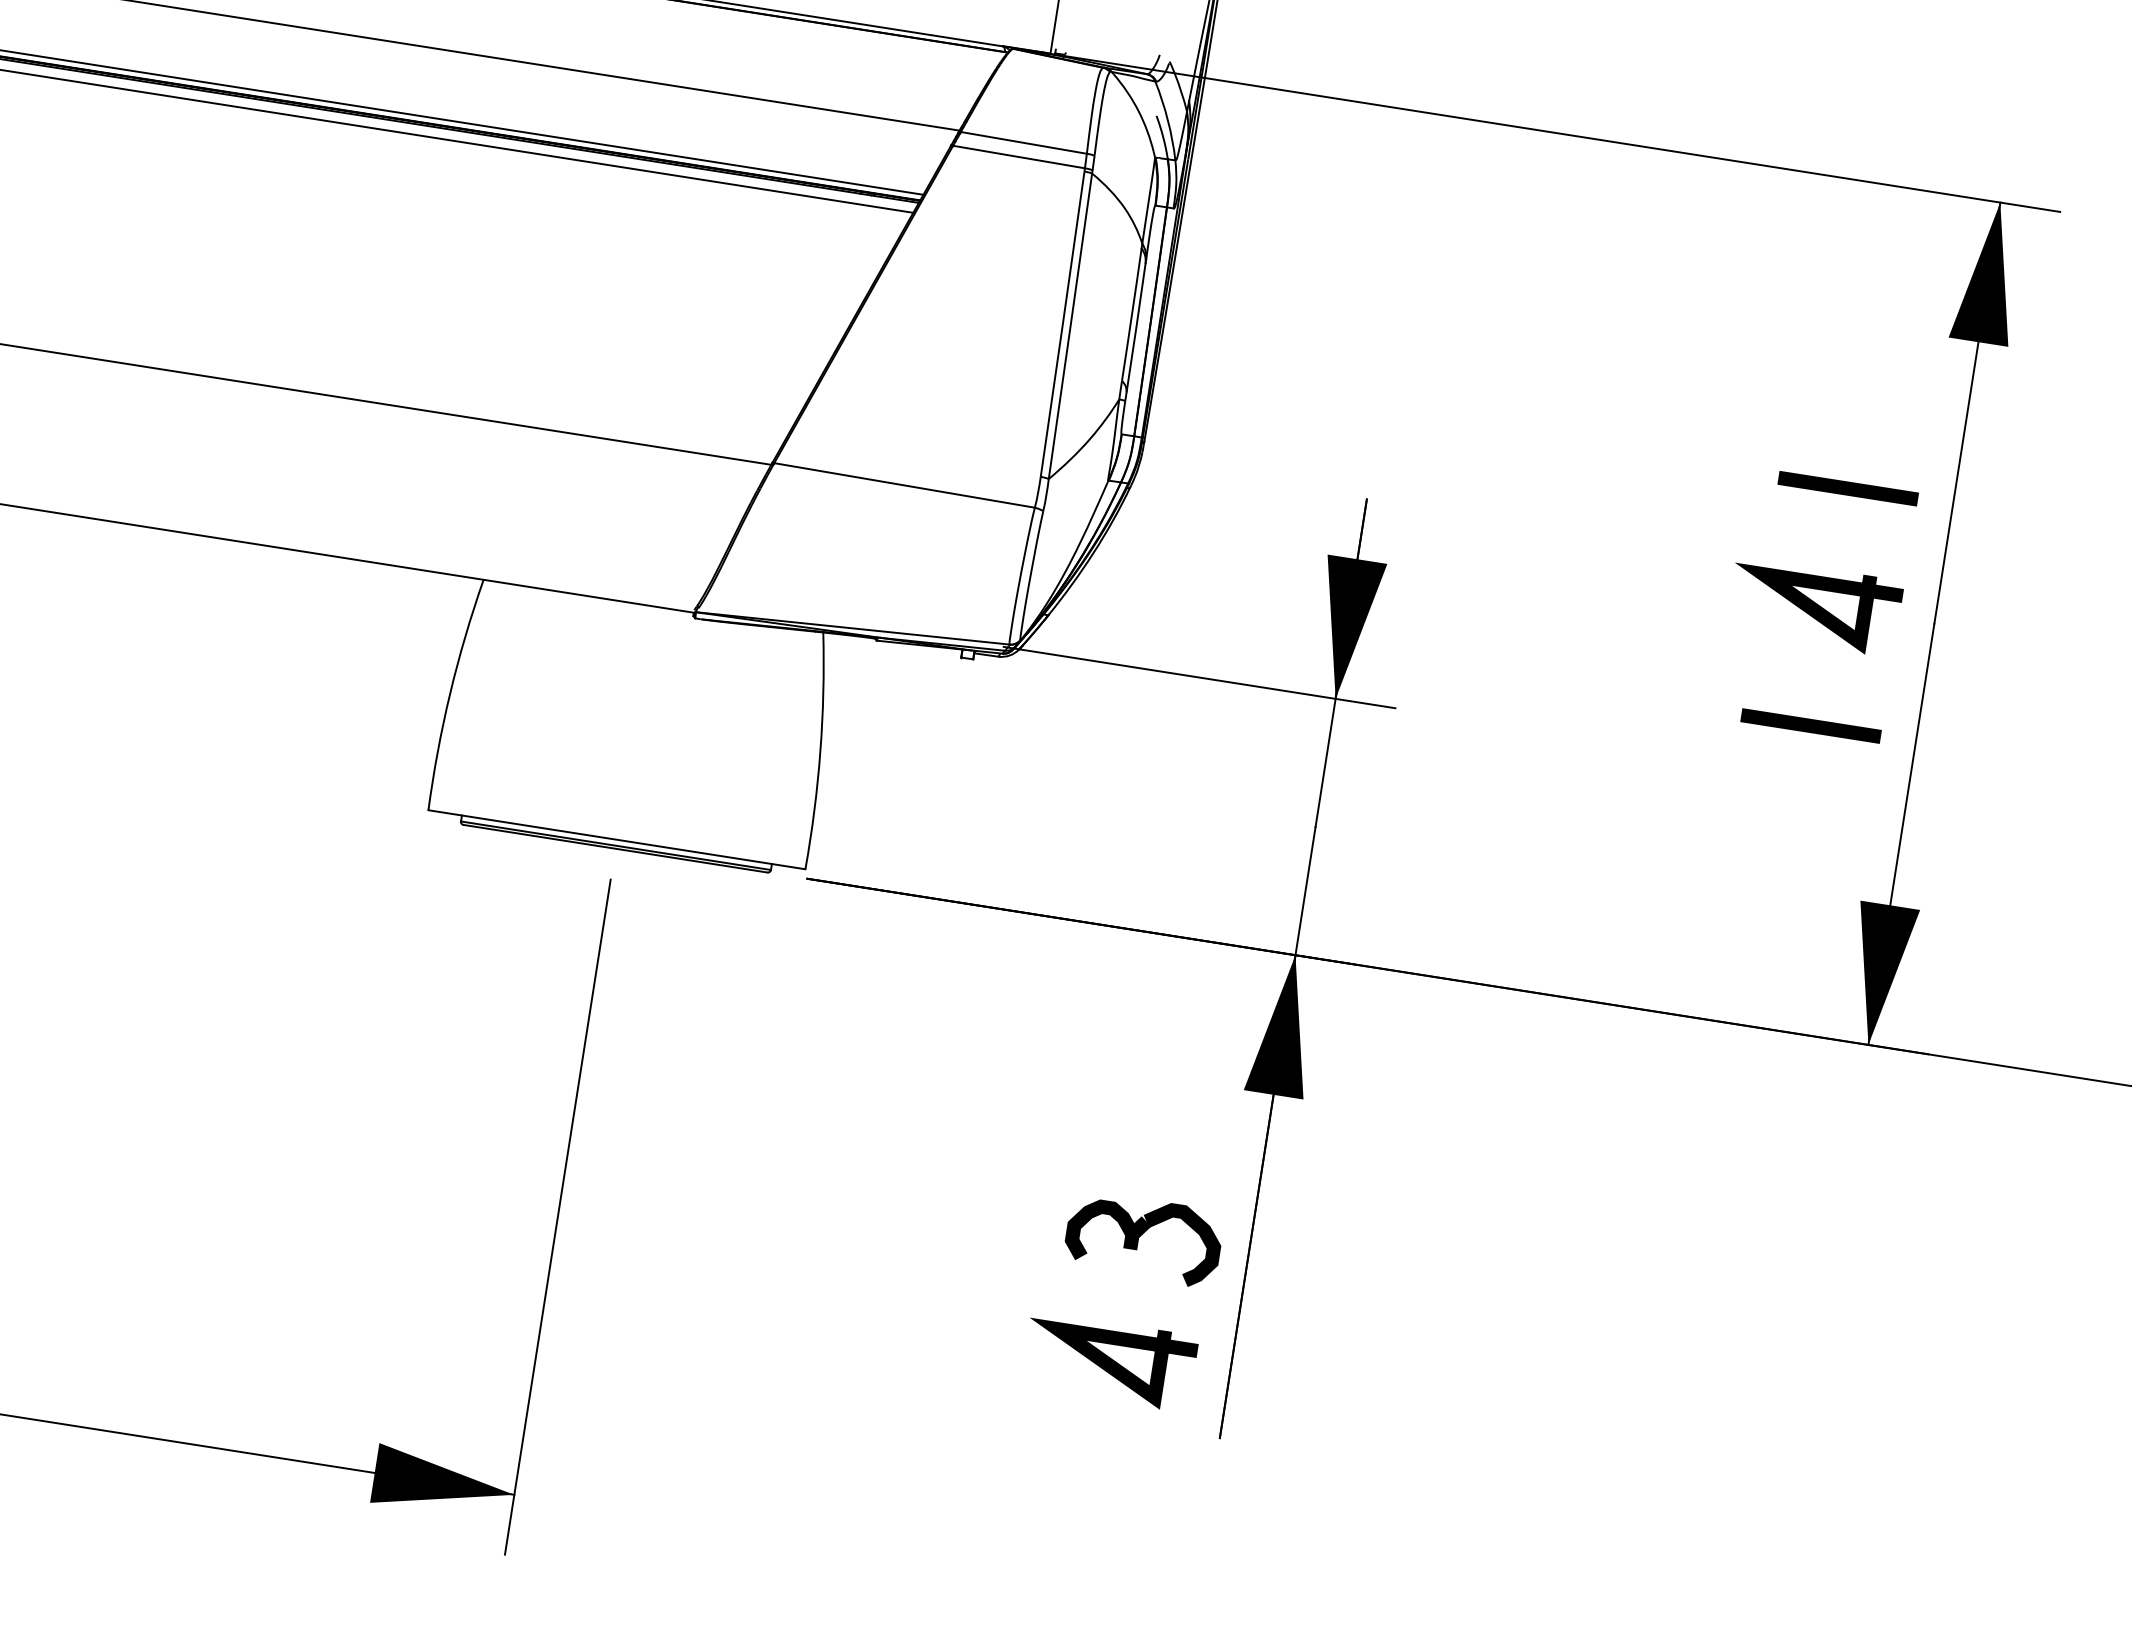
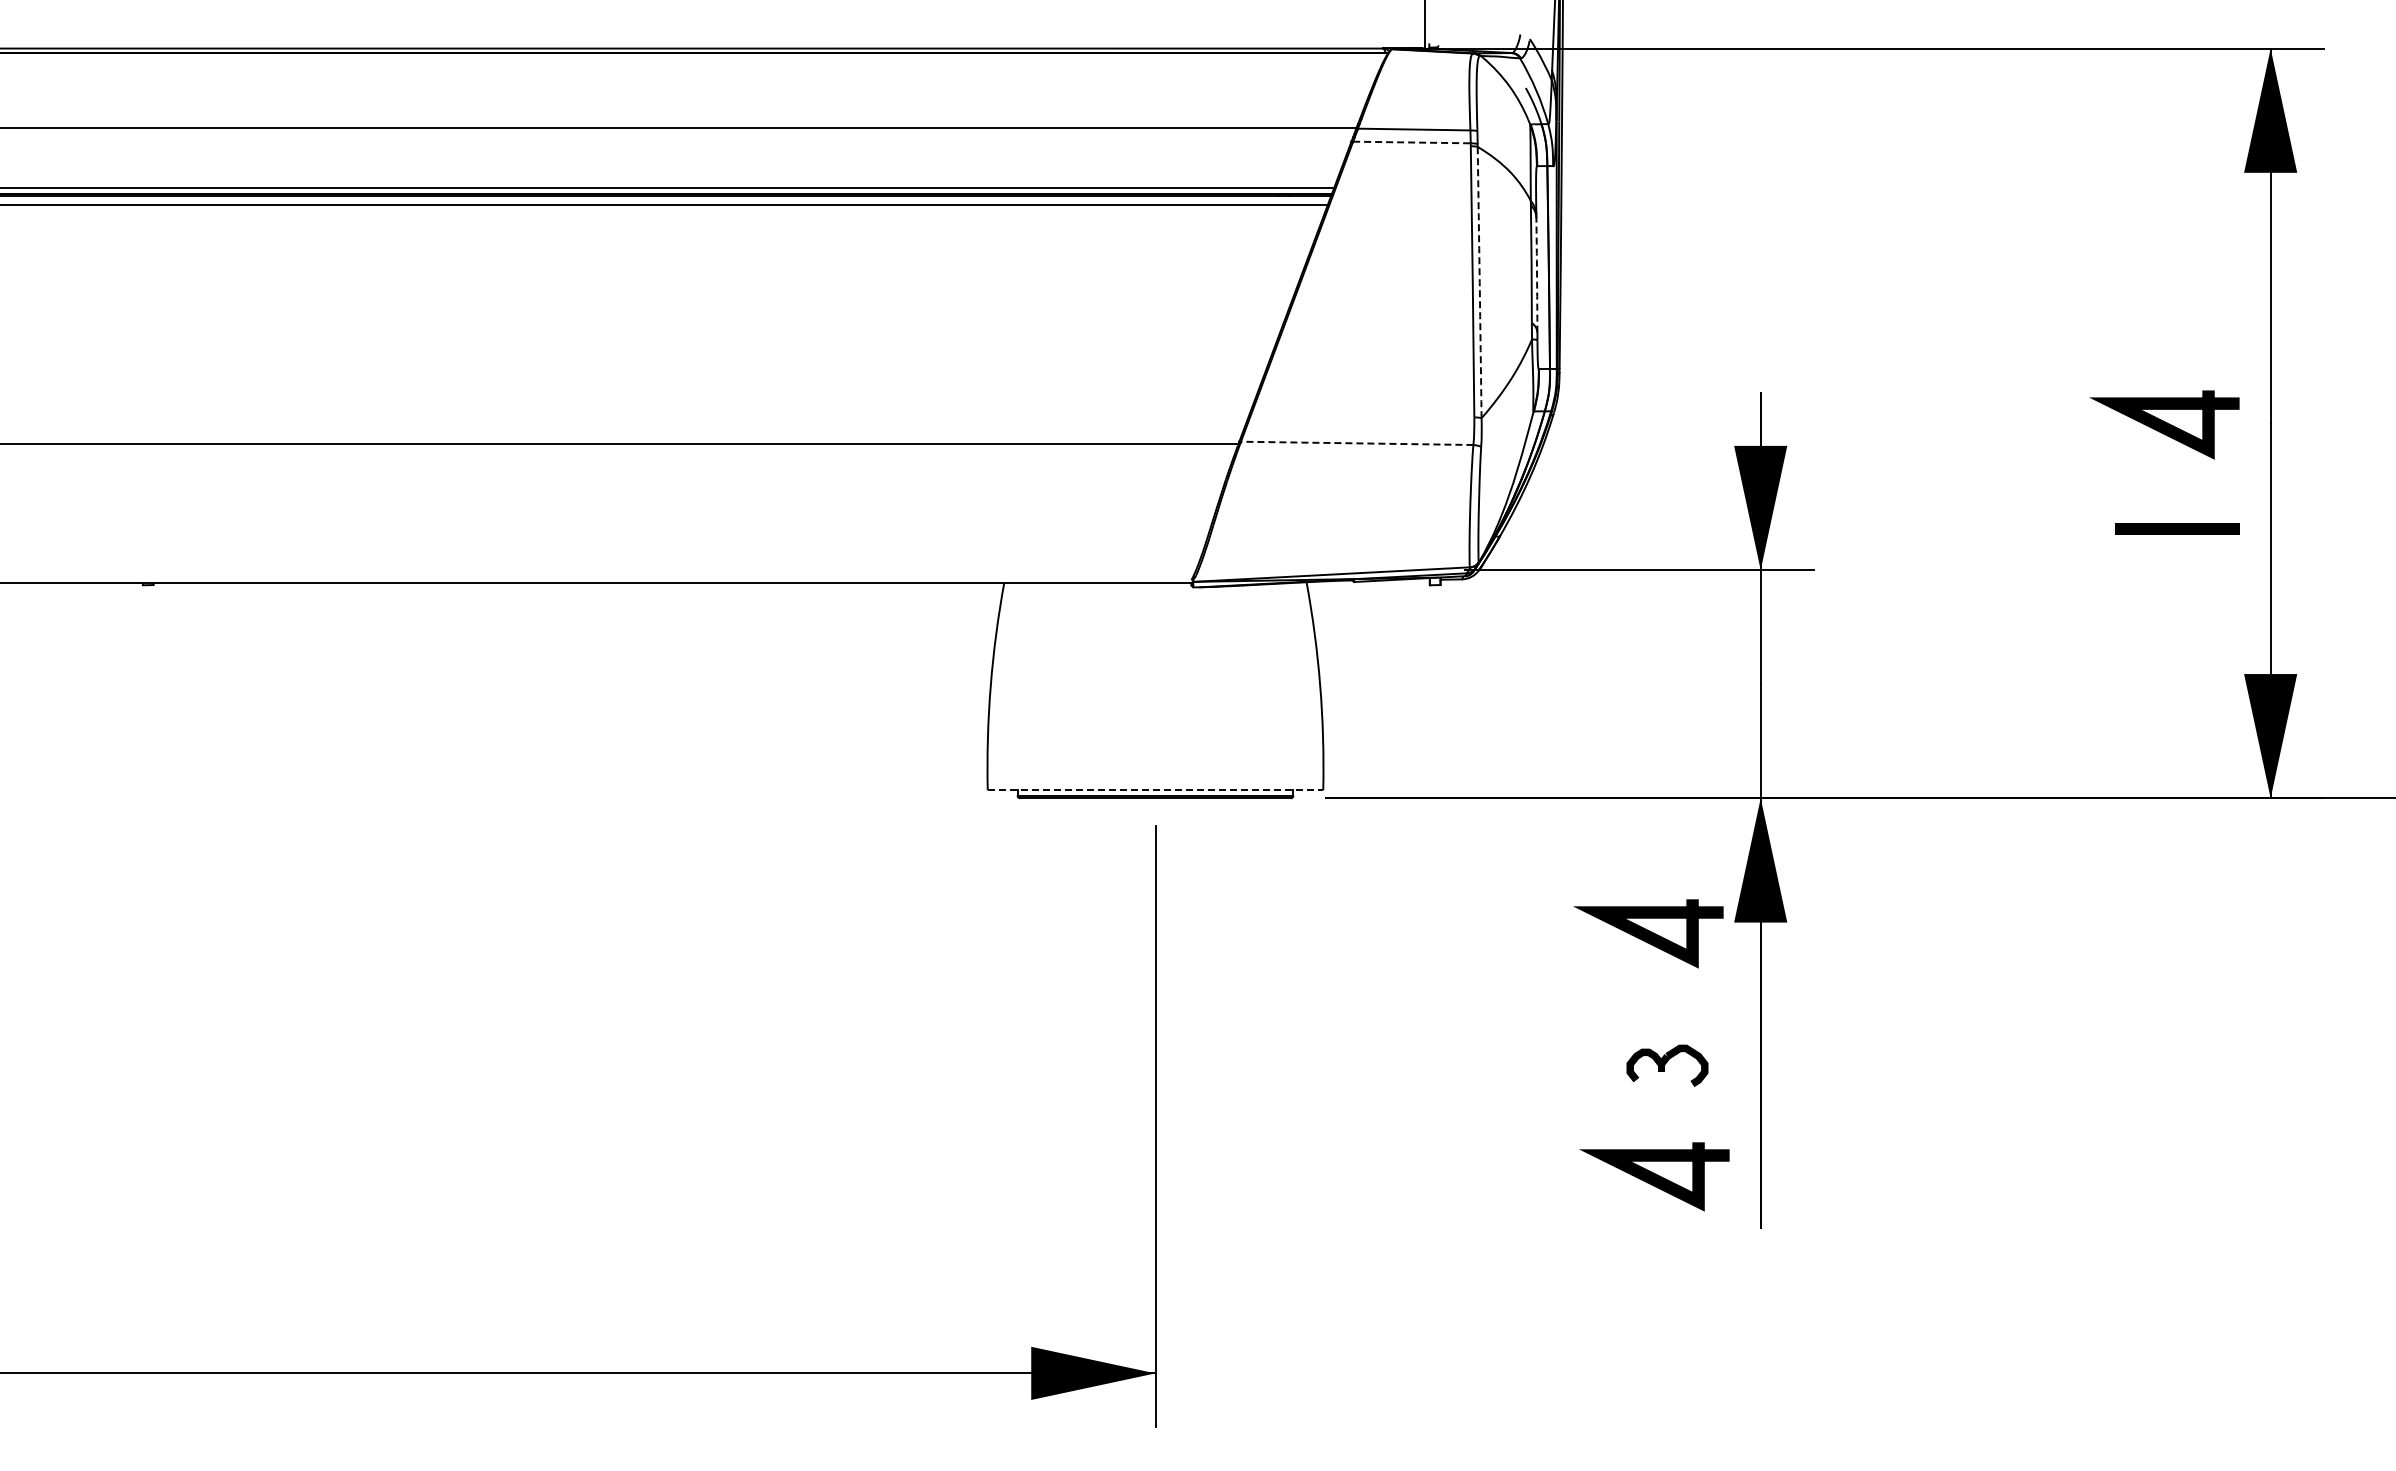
line: (1018, 156) -> (1411, 142), solid -> dashed
arc: (1070, 326) -> (1479, 282), solid -> dashed
arc: (1136, 328) -> (1537, 275), solid -> dashed
line: (903, 485) -> (1356, 443), solid -> dashed
line: (1848, 488) -> (2177, 317), removed
line: (616, 839) -> (1155, 790), solid -> dashed
line: (1145, 1087) -> (1648, 933), added
part: (1143, 1238) -> (1667, 1065), size x0.6

